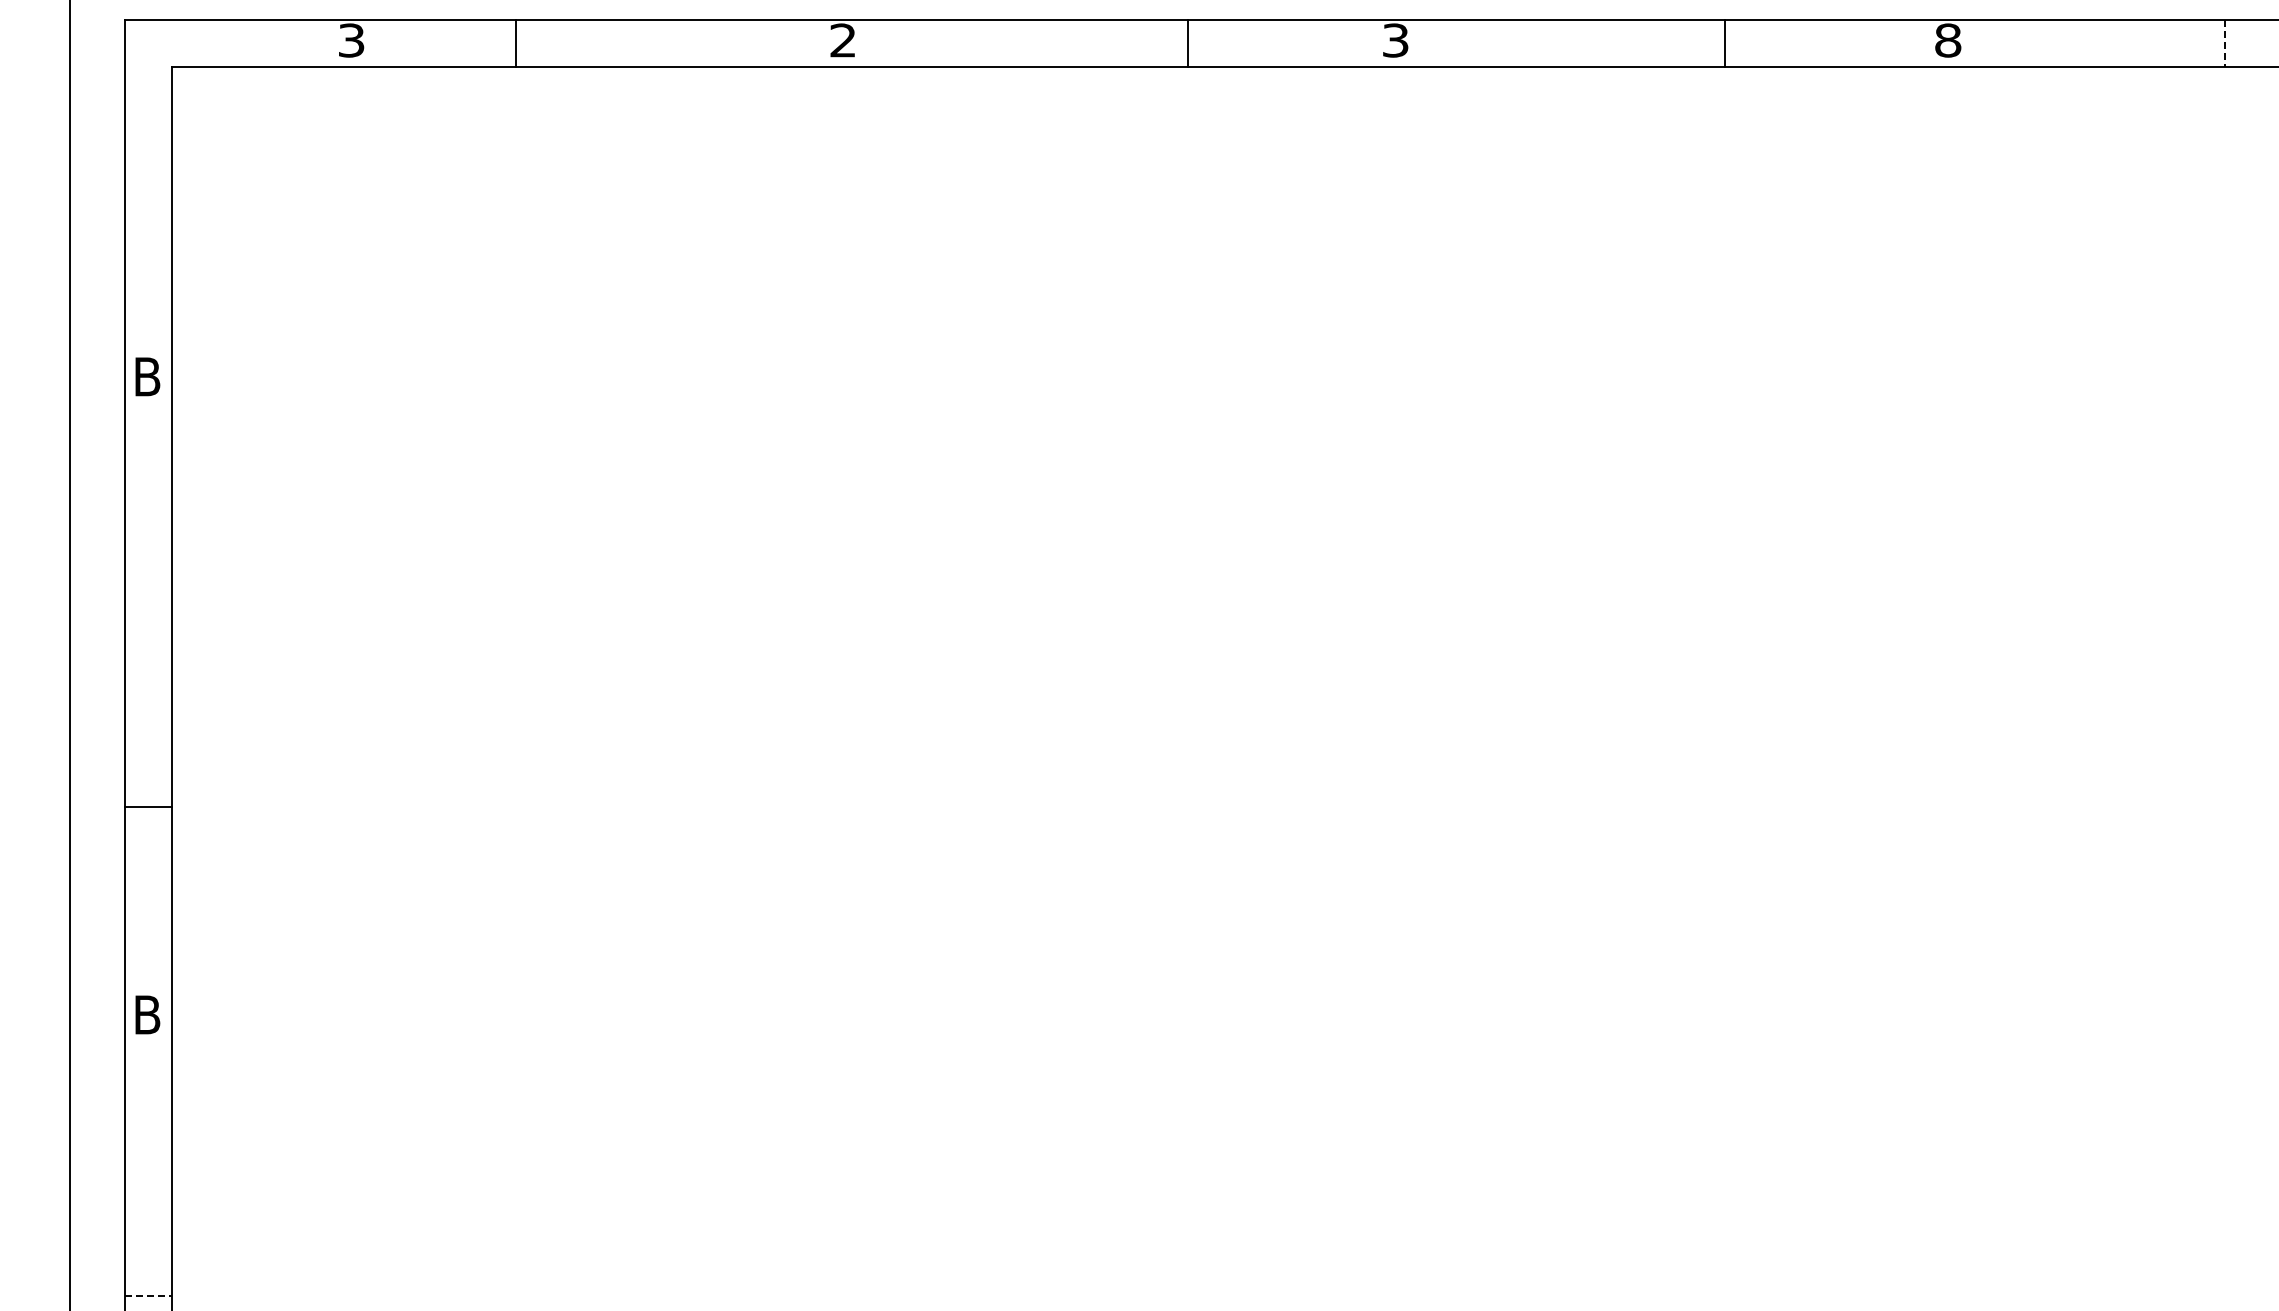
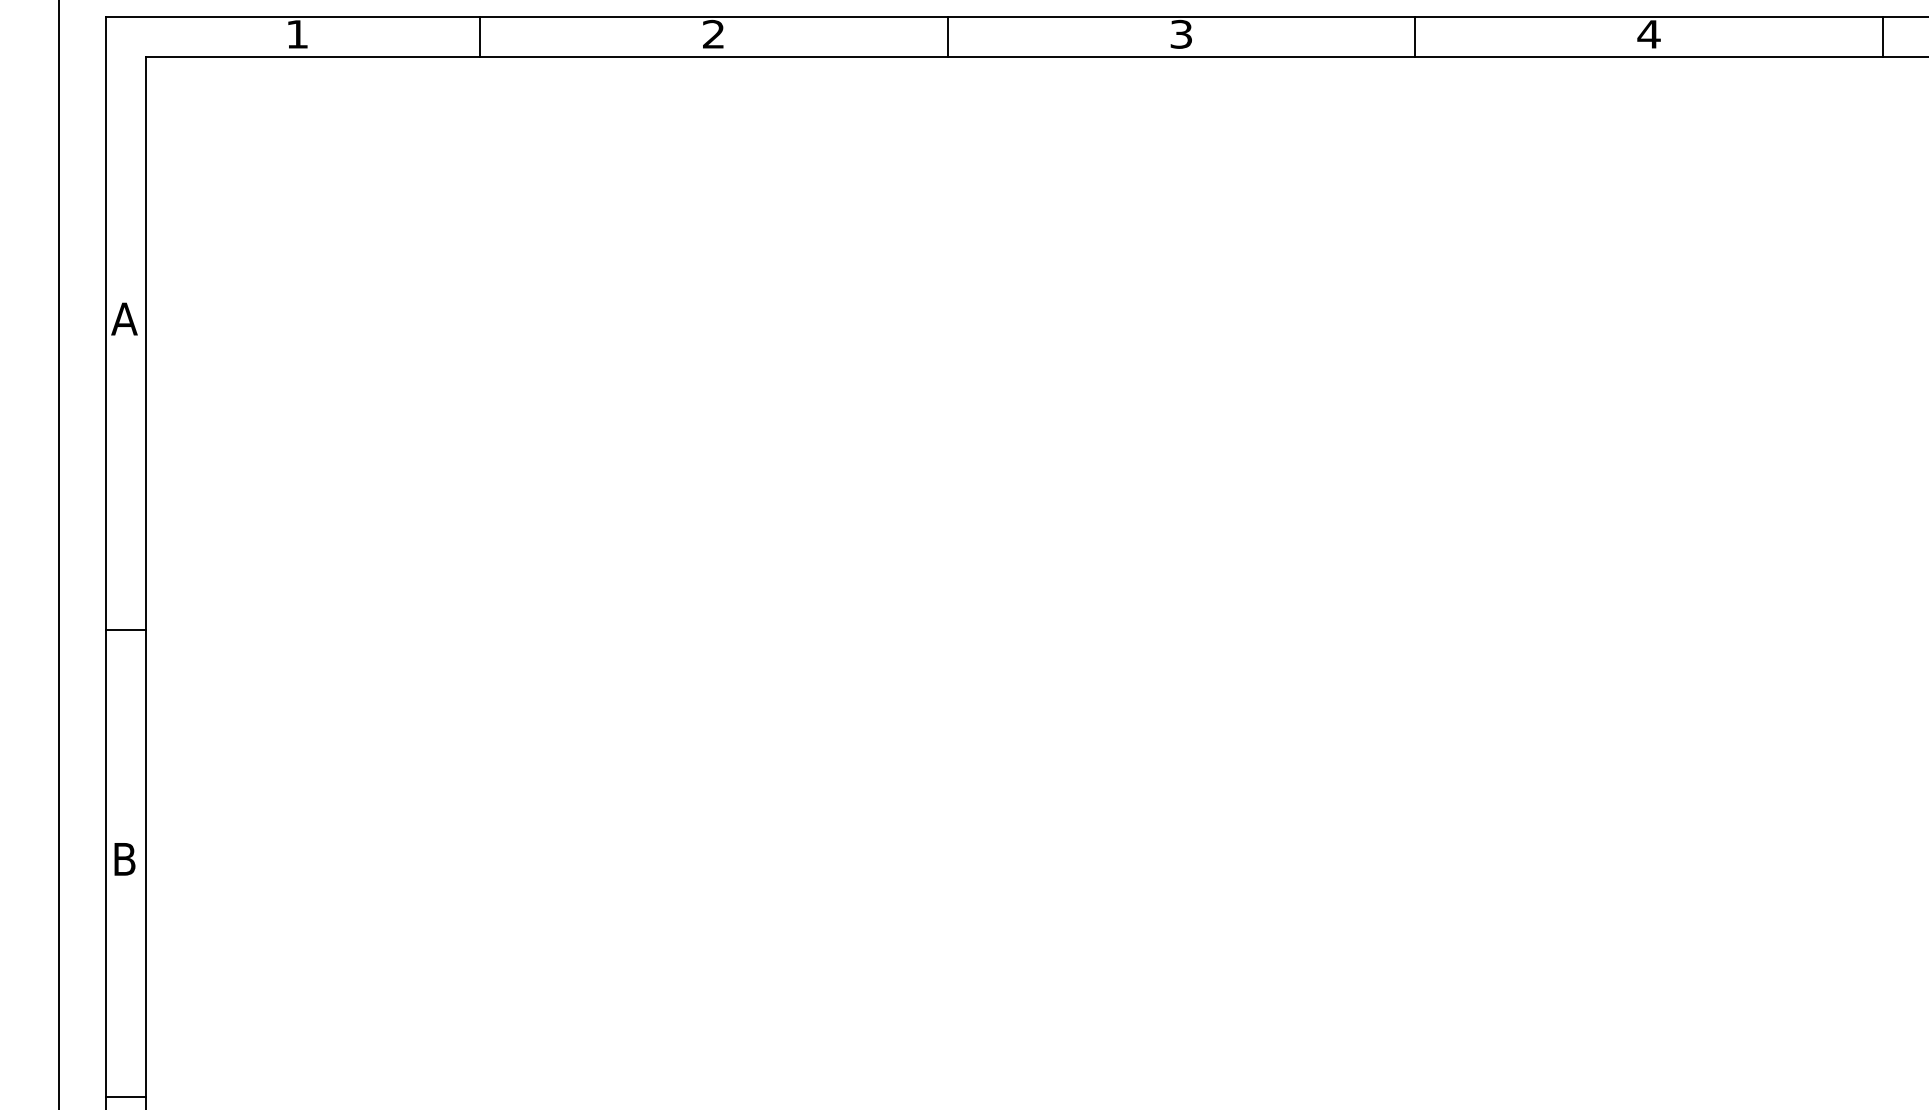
text: (351, 40) -> (297, 34), 3 -> 1
text: (1947, 40) -> (1648, 34), 8 -> 4
line: (516, 42) -> (480, 36), moved
line: (1187, 42) -> (947, 36), moved
line: (1725, 42) -> (1415, 36), moved
line: (2224, 43) -> (1883, 36), dashed -> solid
text: (146, 376) -> (123, 318), B -> A
line: (148, 806) -> (125, 629), moved
line: (149, 1296) -> (126, 1097), dashed -> solid

